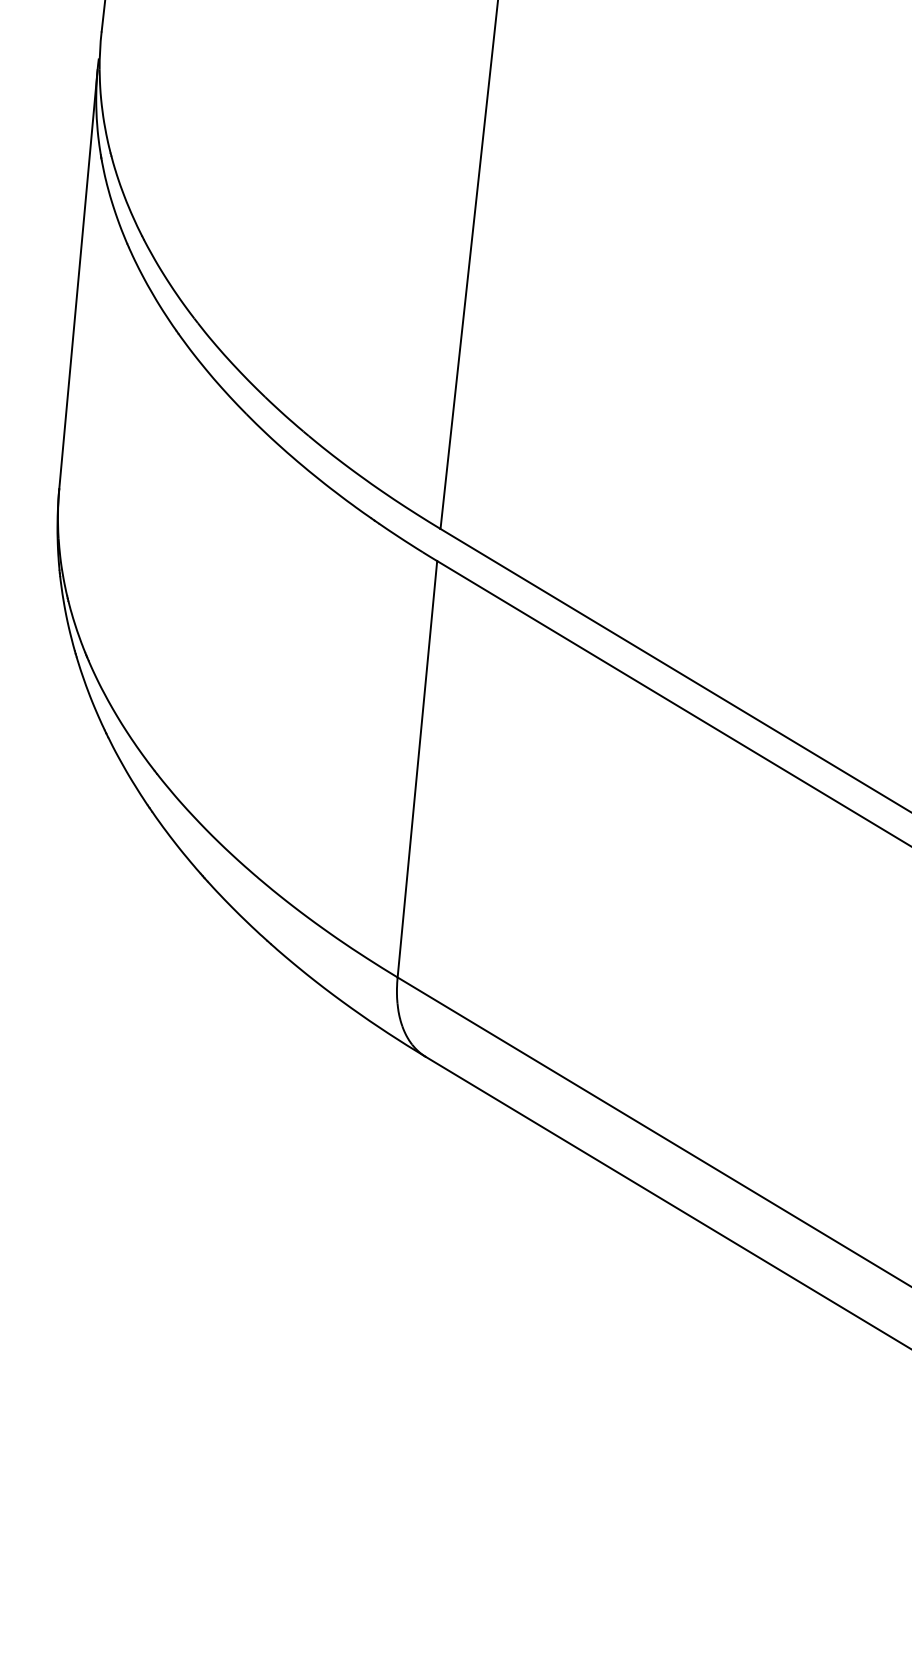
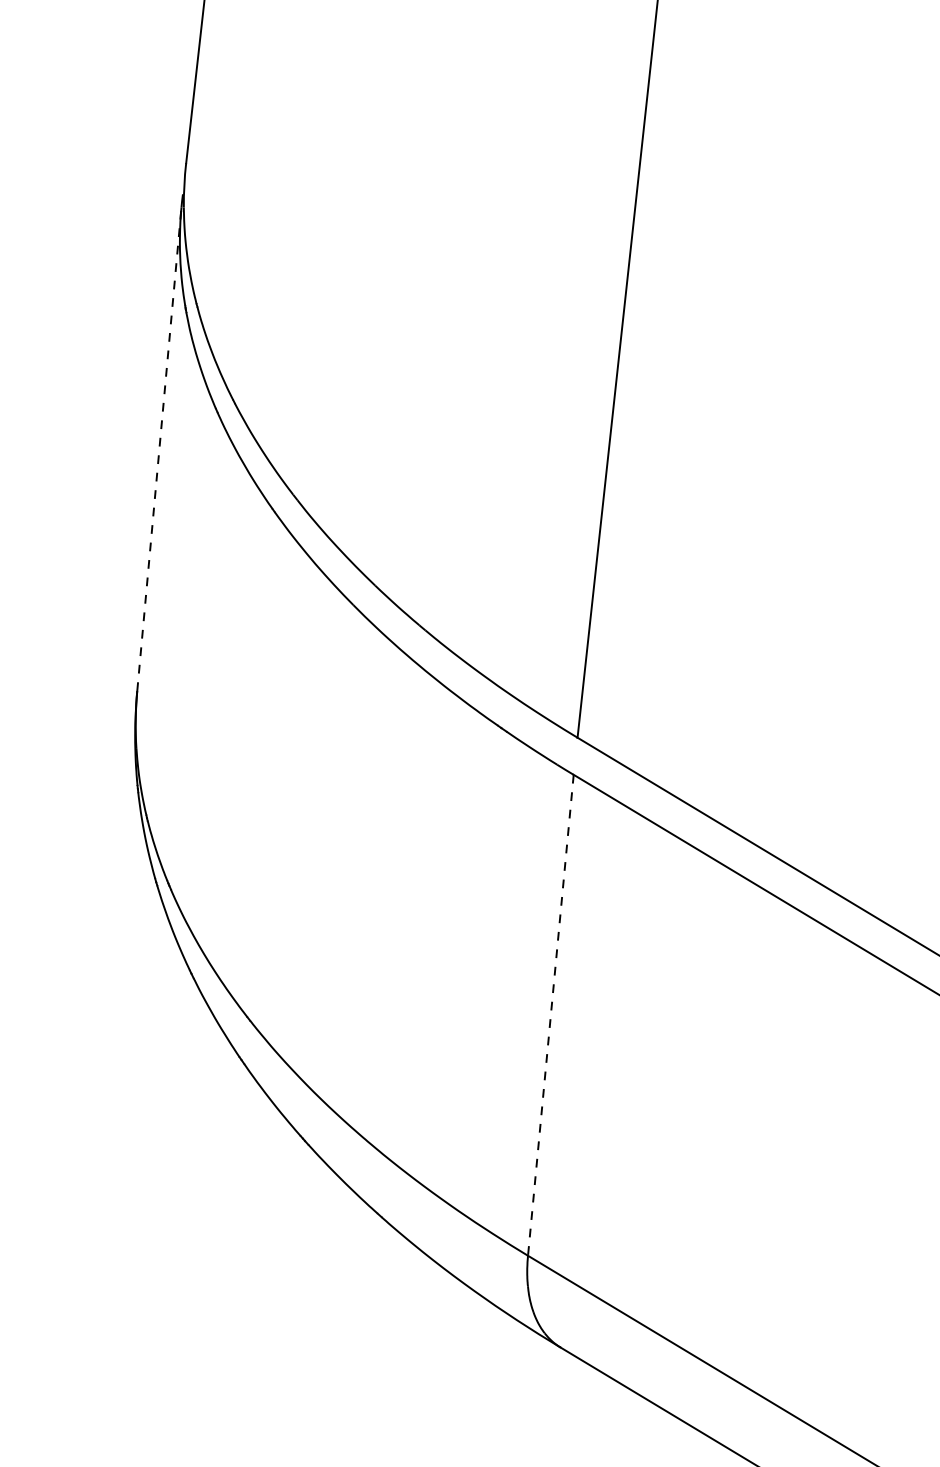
line: (78, 279) -> (159, 449), solid -> dashed
line: (417, 769) -> (550, 1015), solid -> dashed

